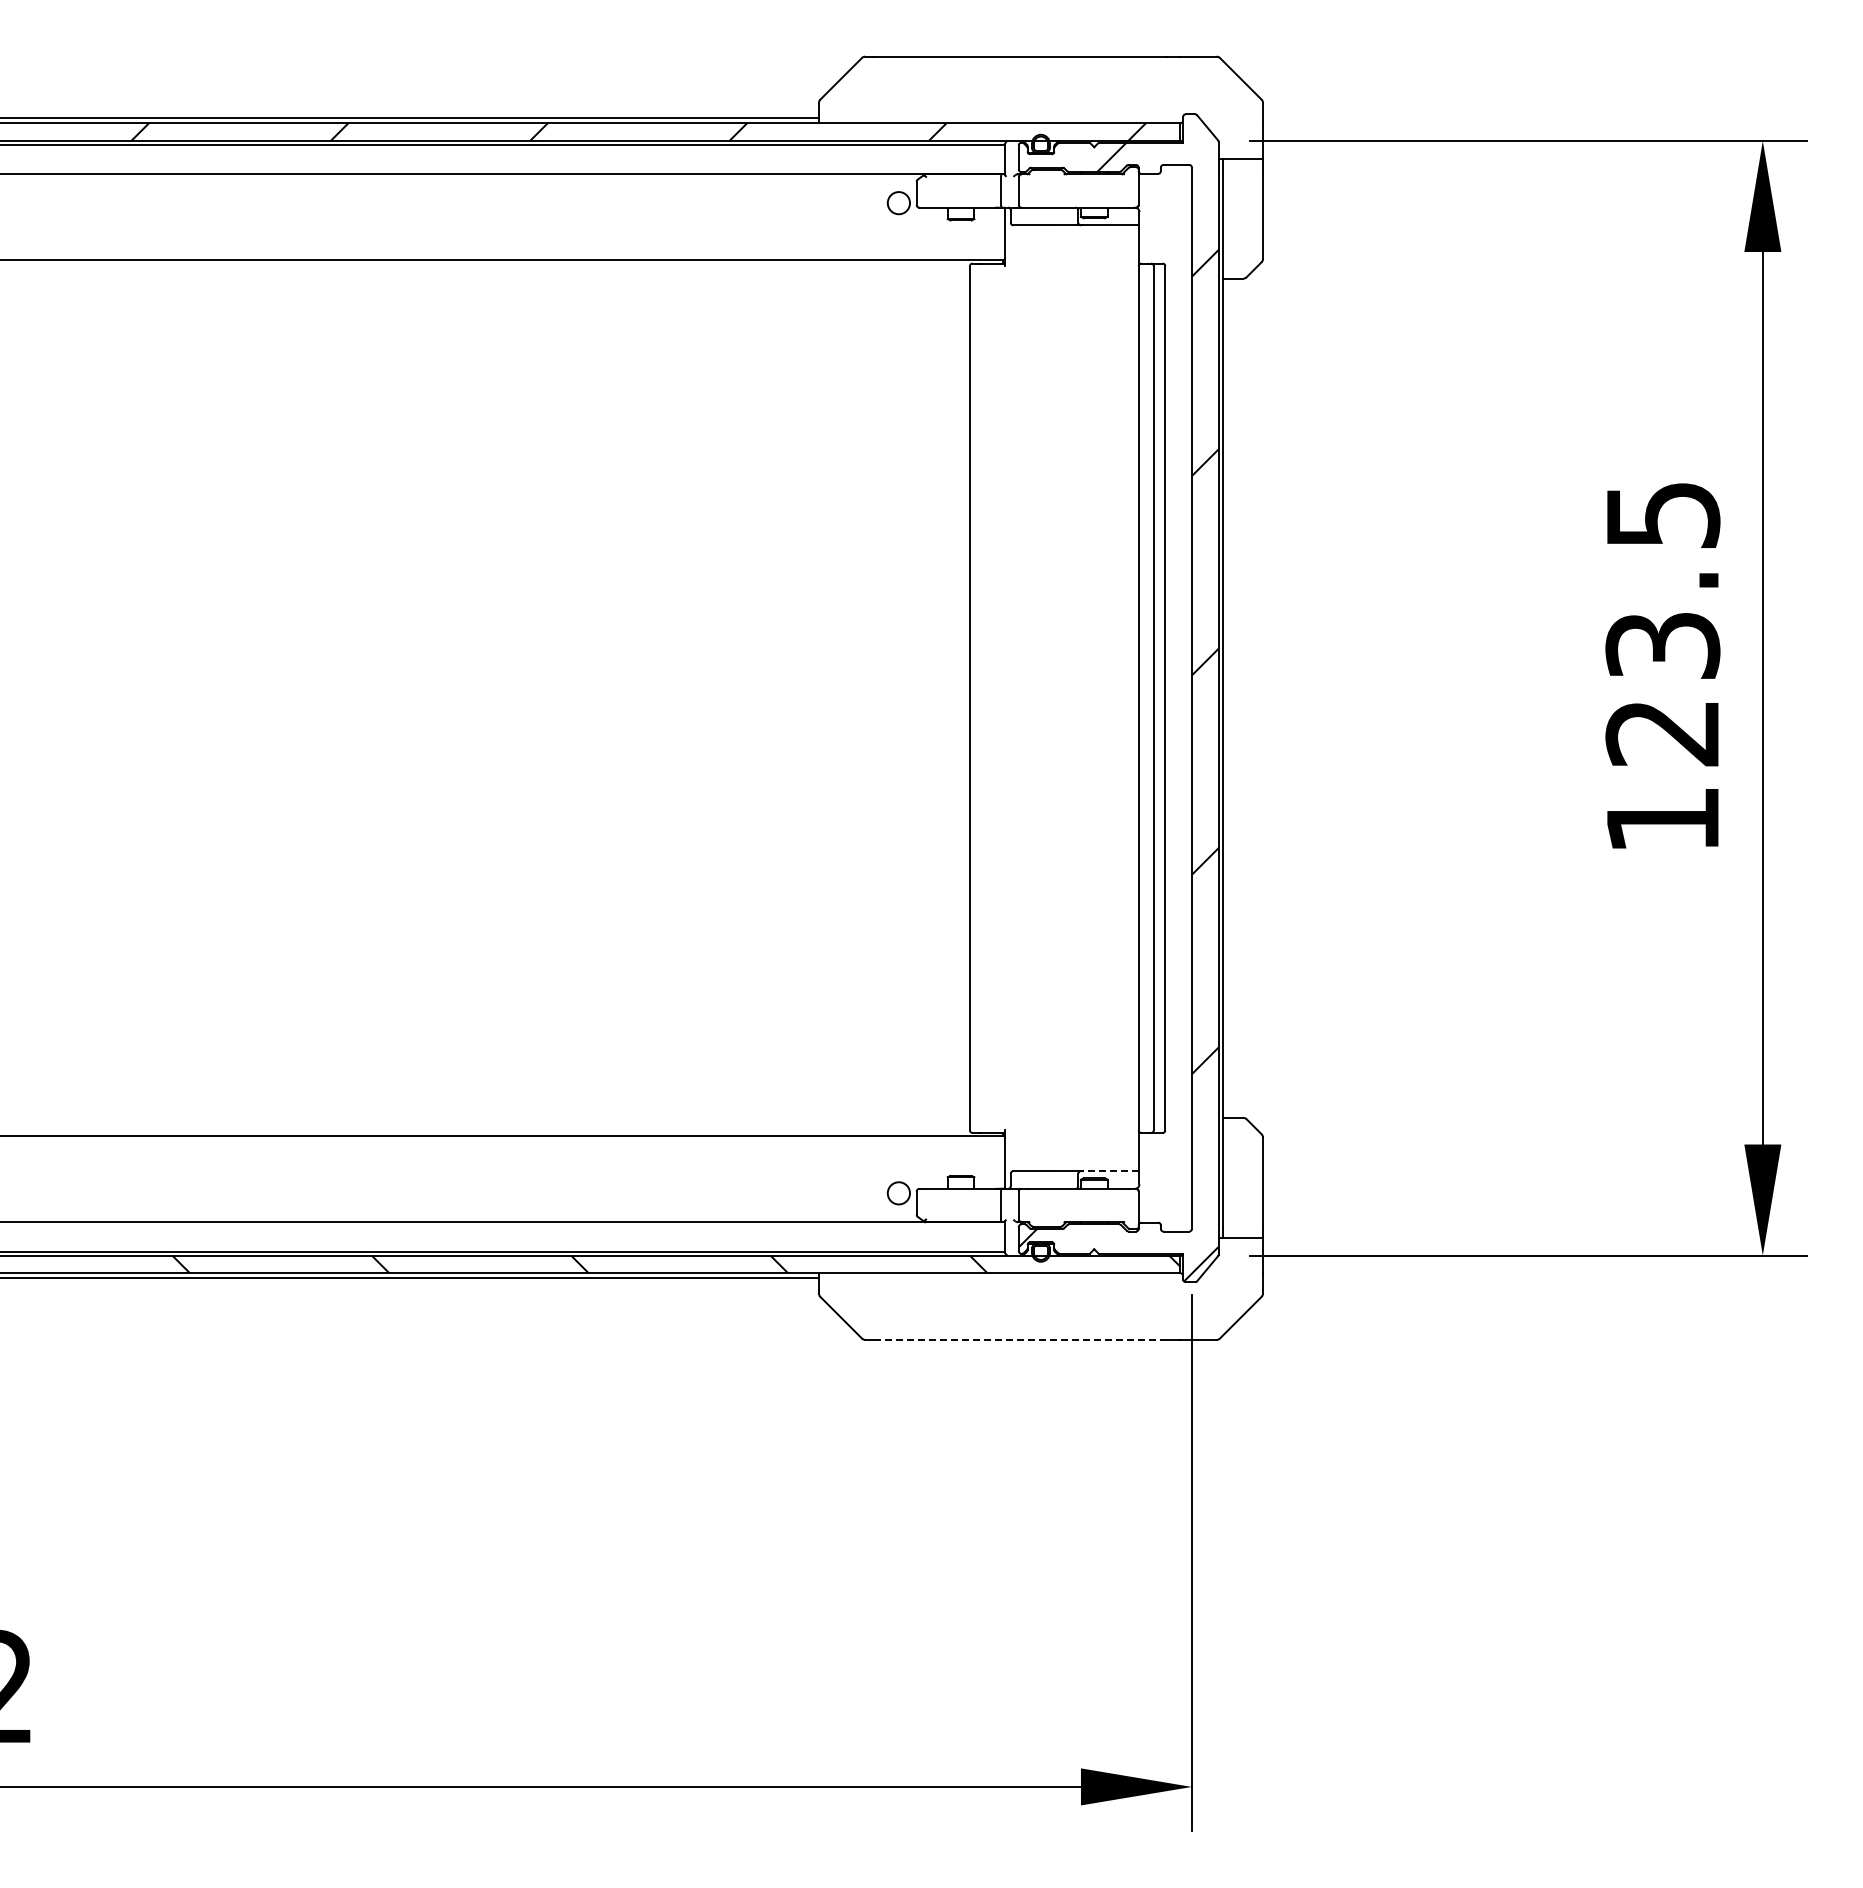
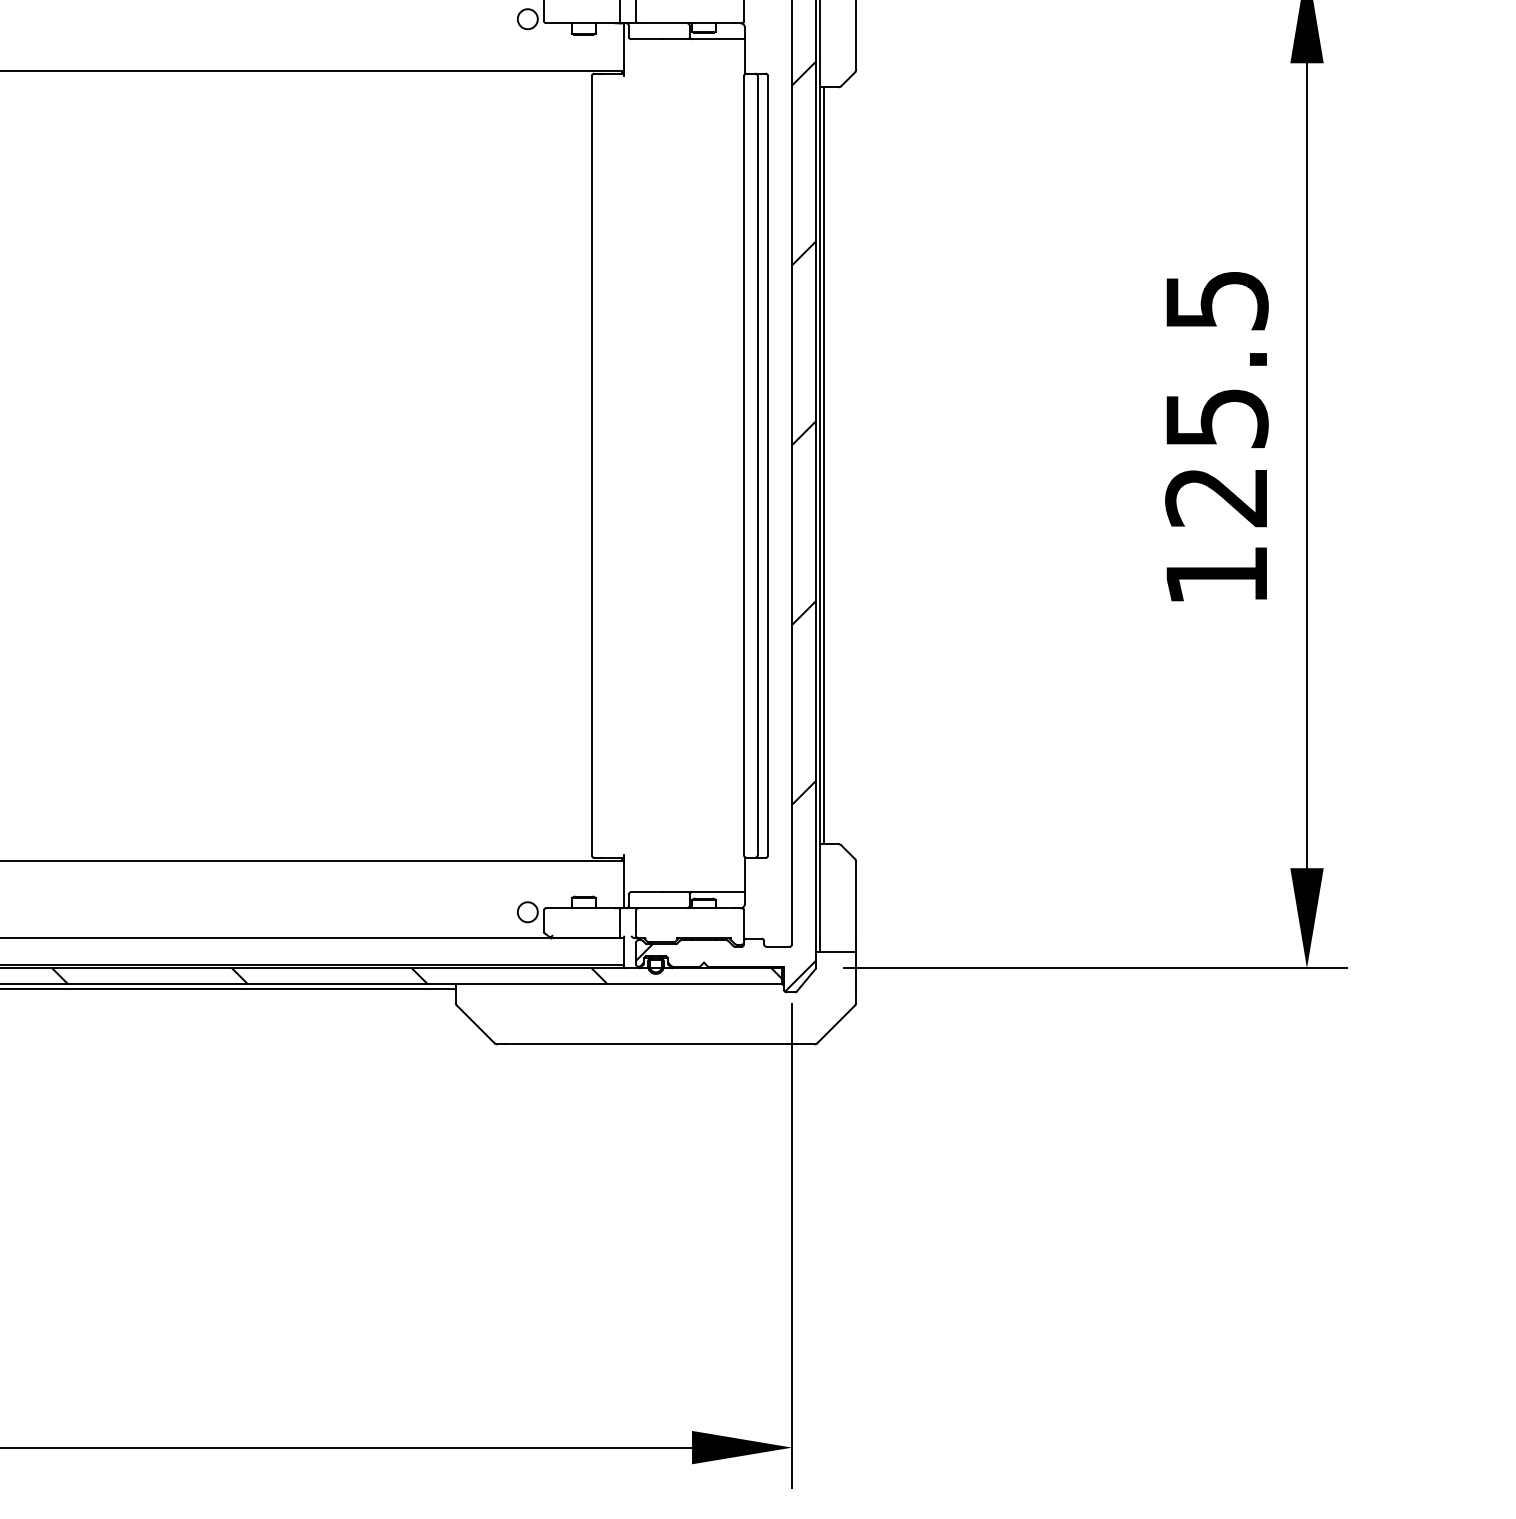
text: (1662, 645) -> (1216, 418), 123.5 -> 125.5
line: (1227, 697) -> (824, 465), added
line: (1110, 1171) -> (718, 892), dashed -> solid
line: (1020, 1339) -> (637, 1044), dashed -> solid

